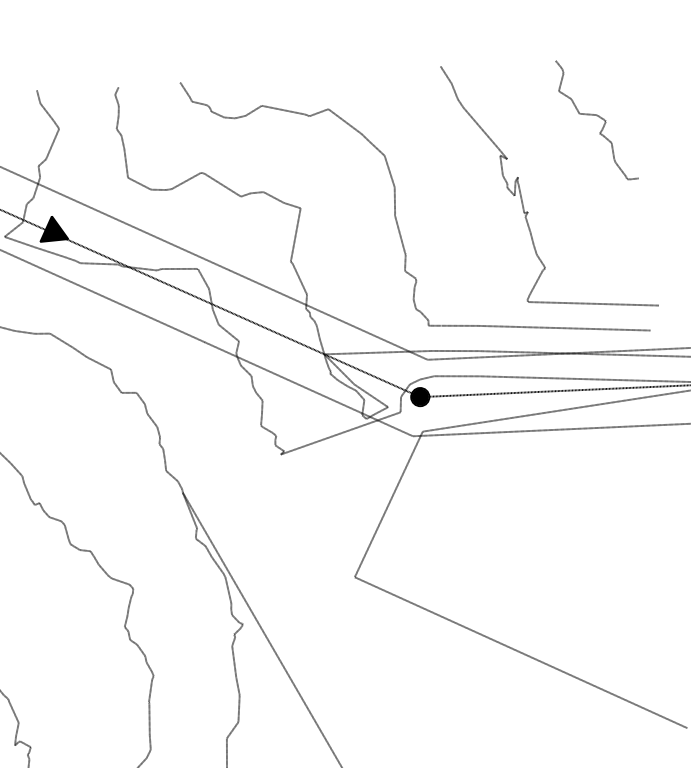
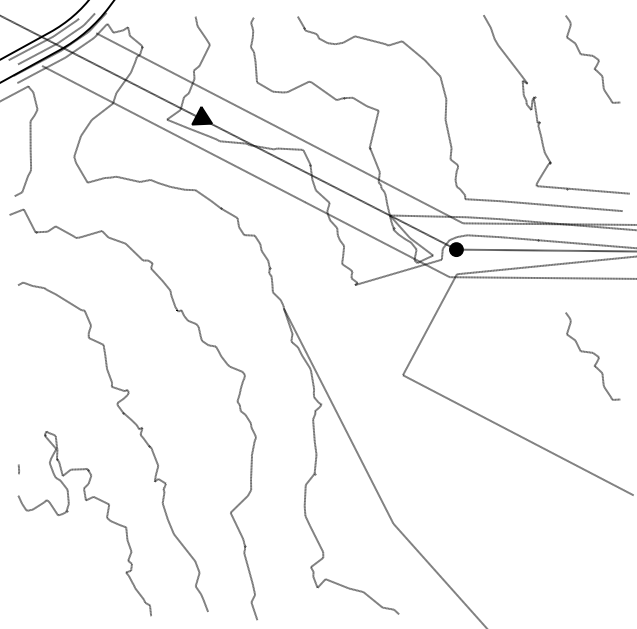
curve: (620, 533) -> (593, 354), added

